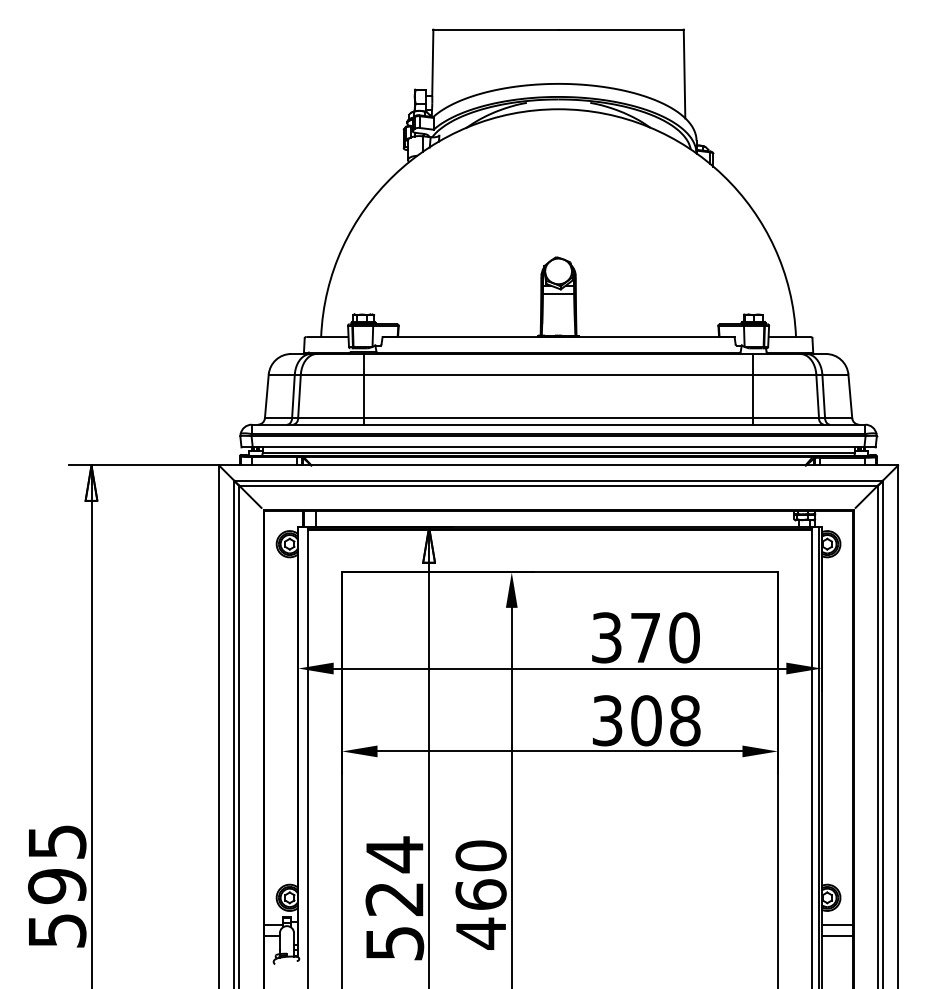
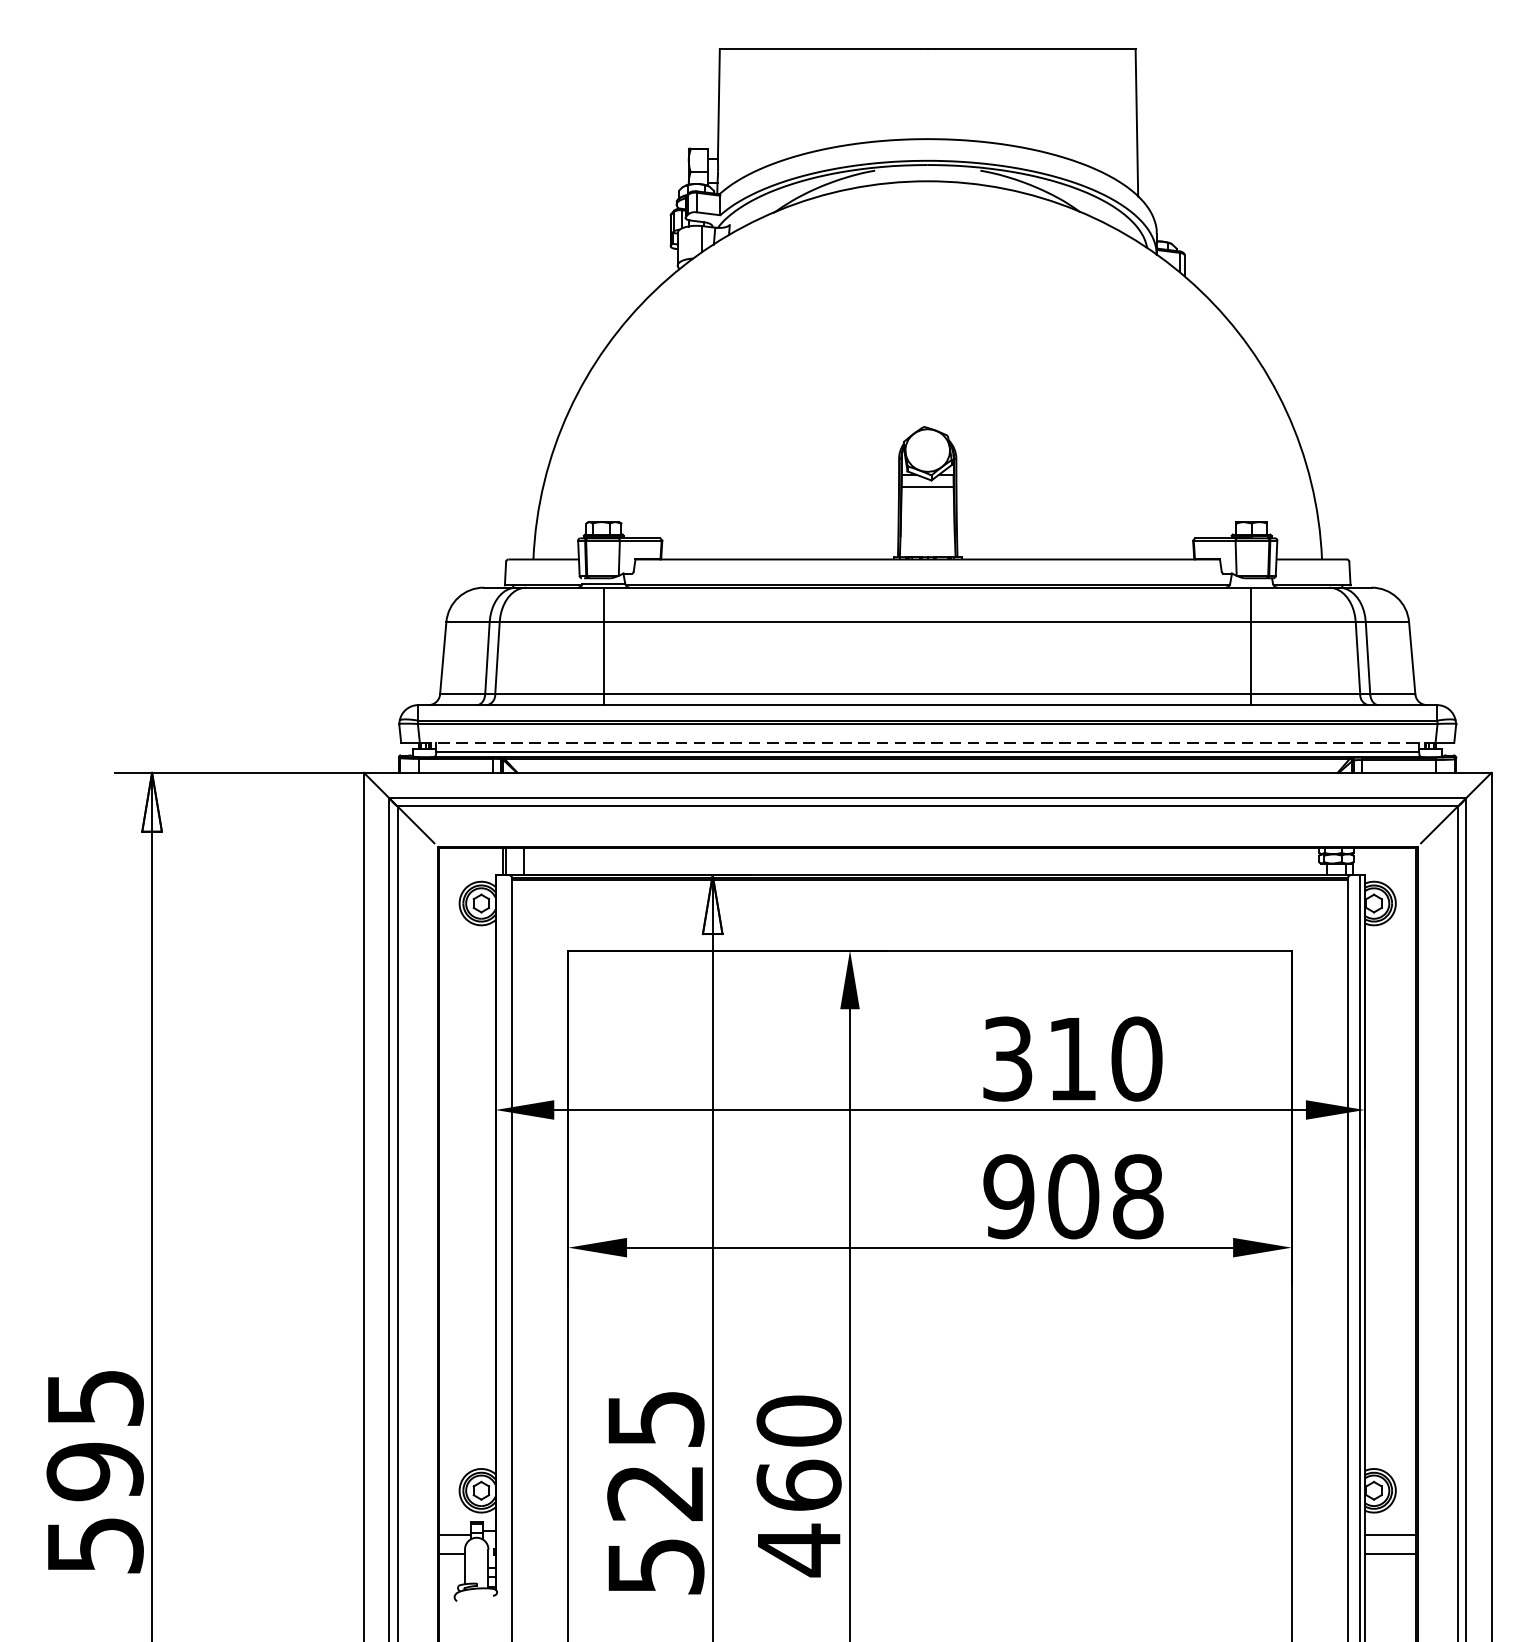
line: (558, 447) -> (927, 742), solid -> dashed
text: (645, 637) -> (1072, 1058), 370 -> 310
text: (607, 720) -> (1008, 1196), 308 -> 908
text: (395, 854) -> (656, 1418), 524 -> 525

